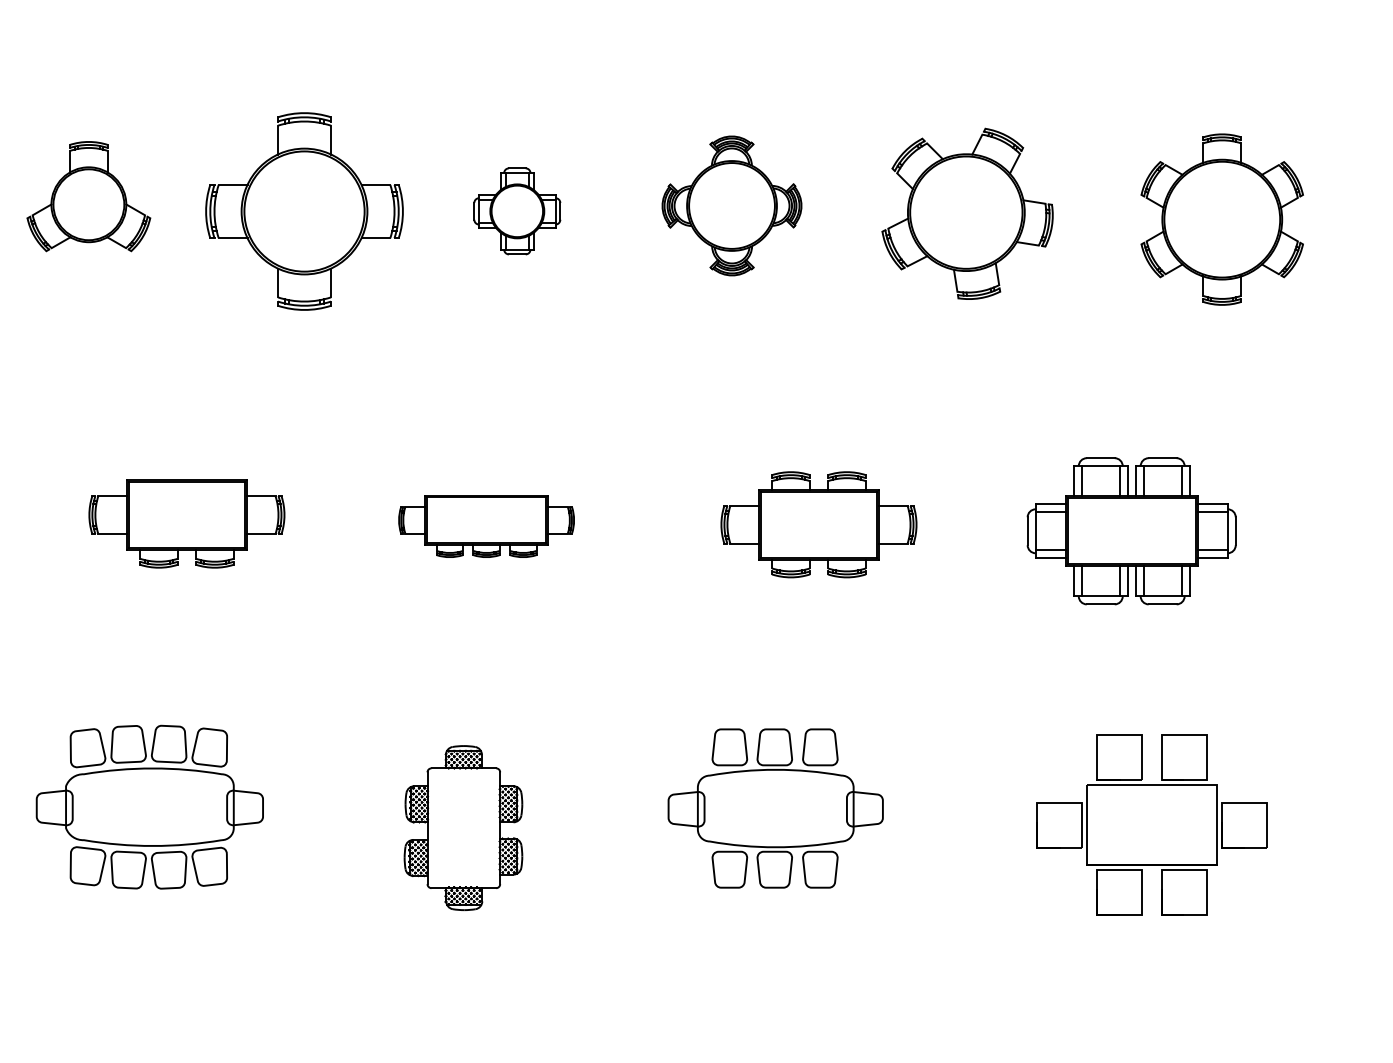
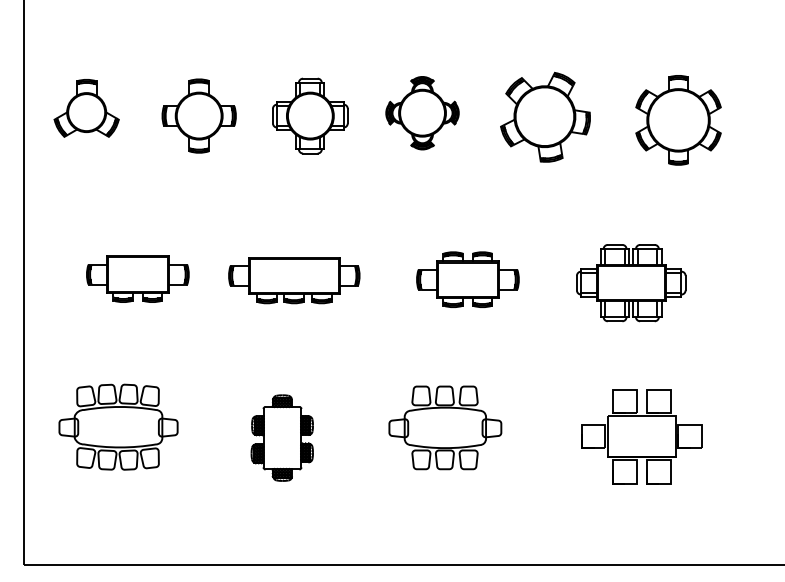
part: (303, 210) -> (198, 115), size x0.71
part: (517, 210) -> (310, 115), size x1.67
part: (486, 526) -> (294, 280), size x1.43

